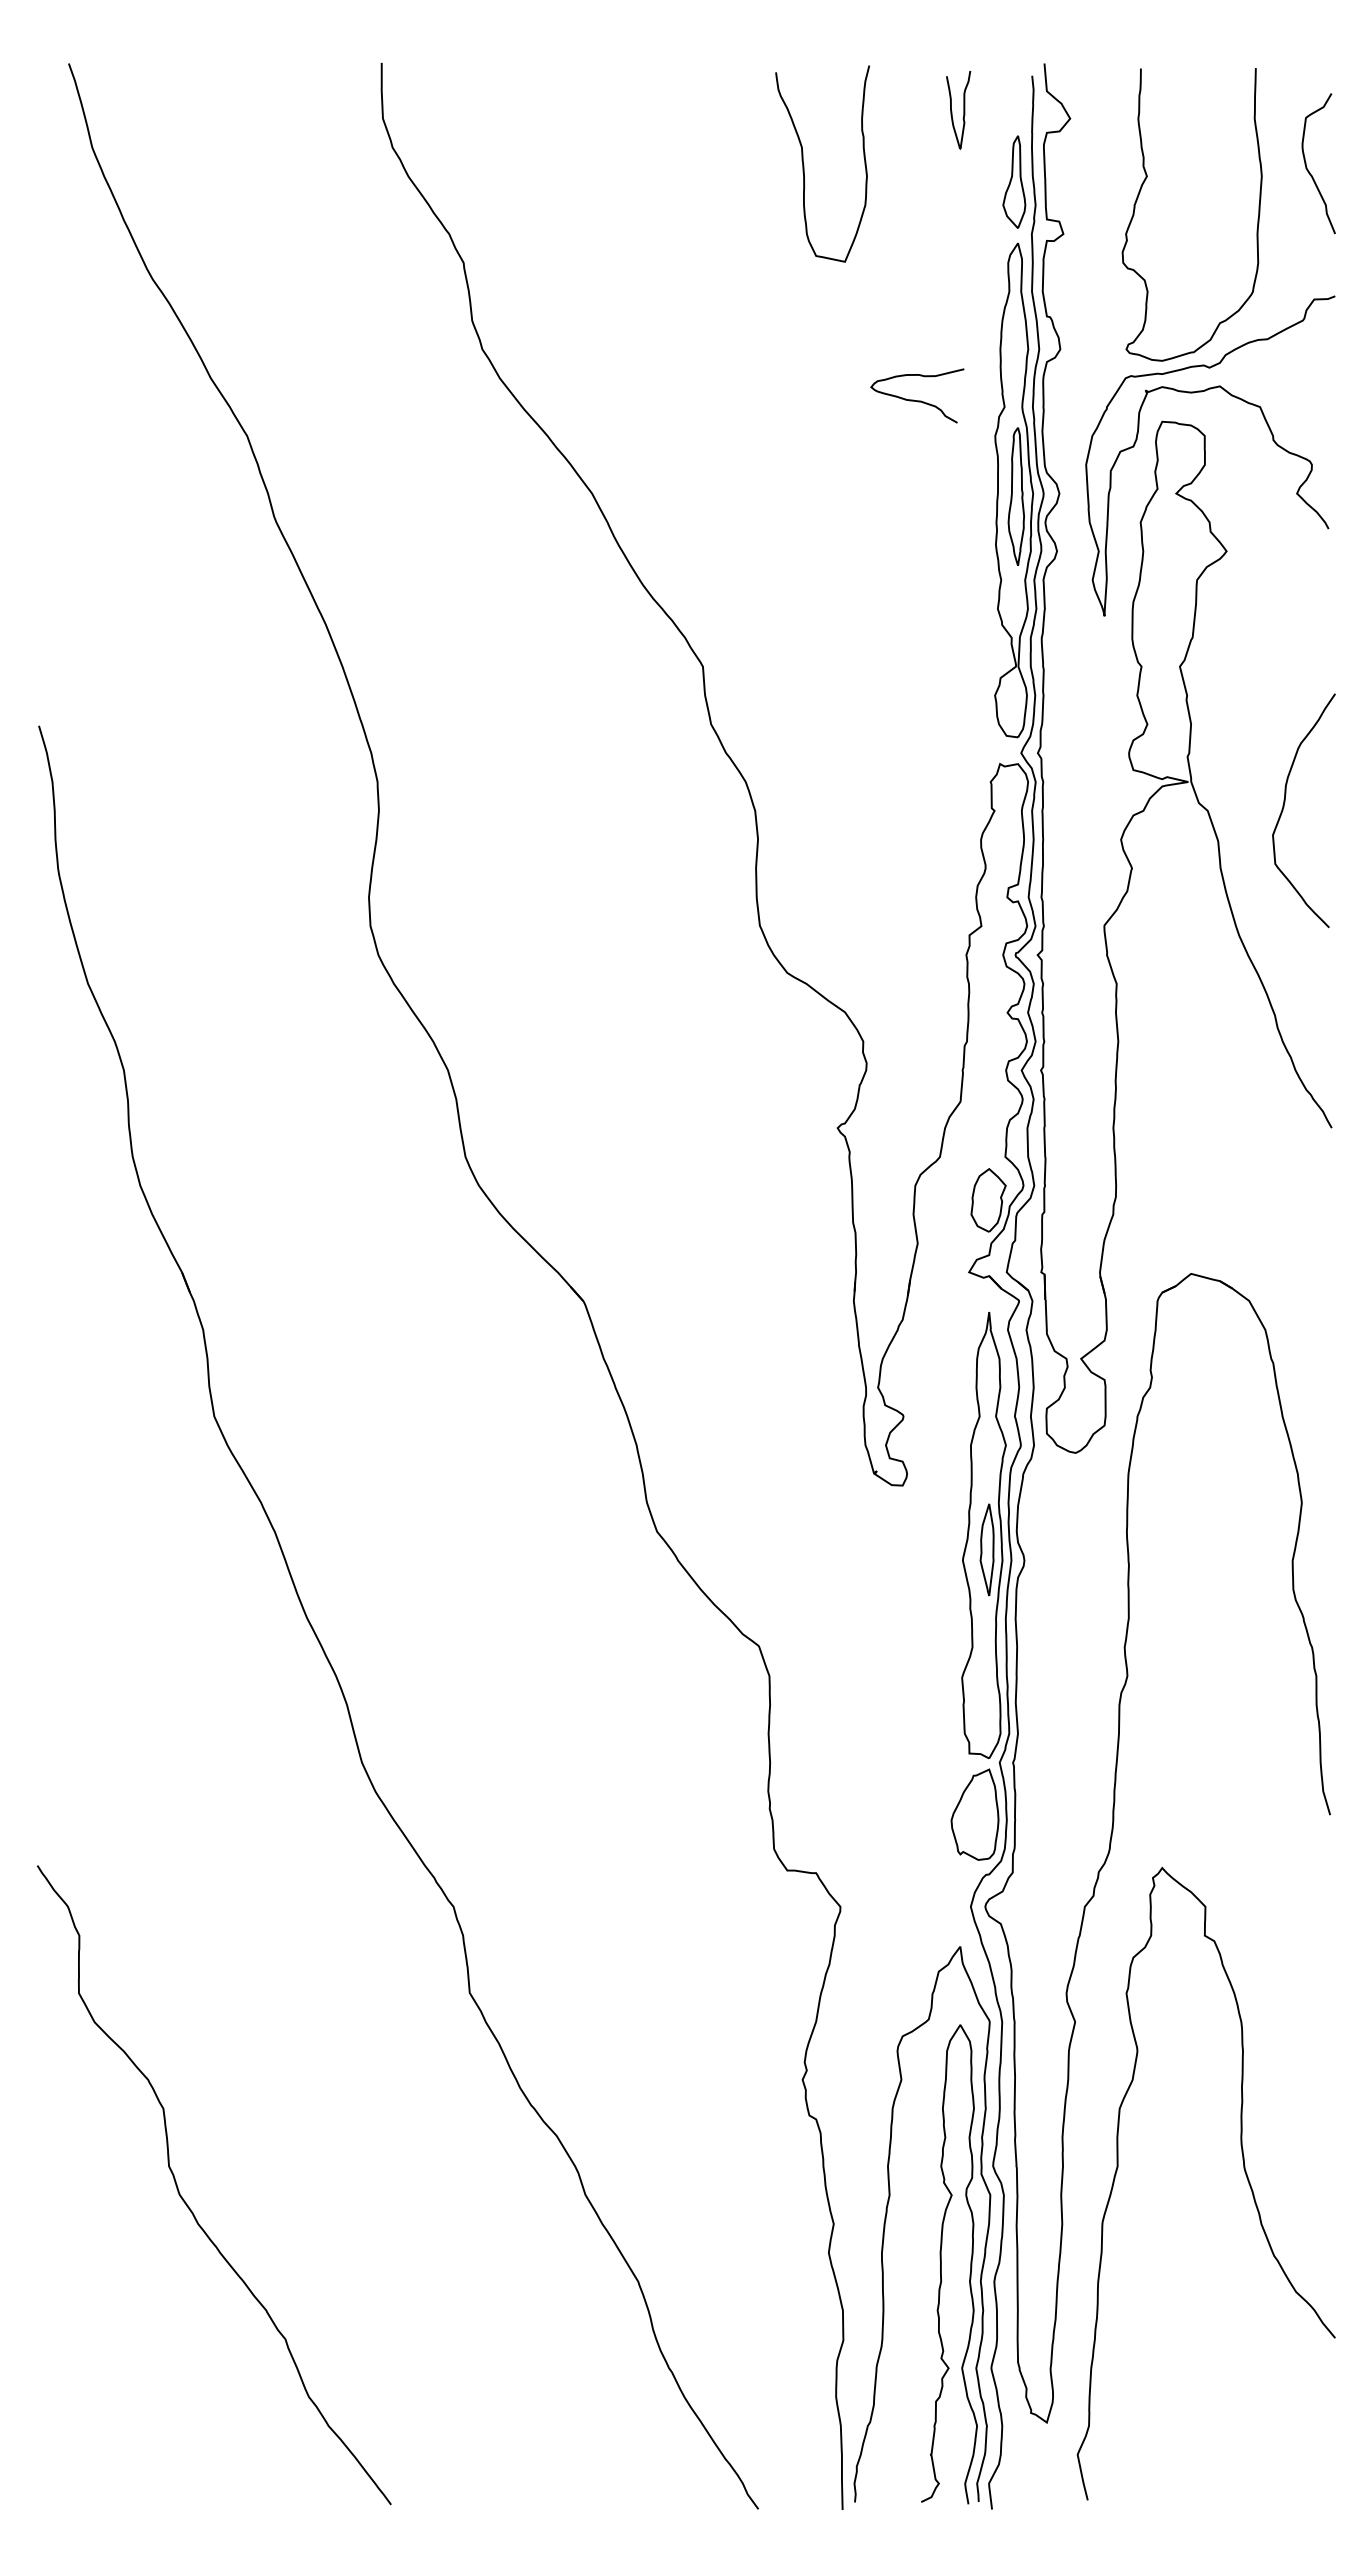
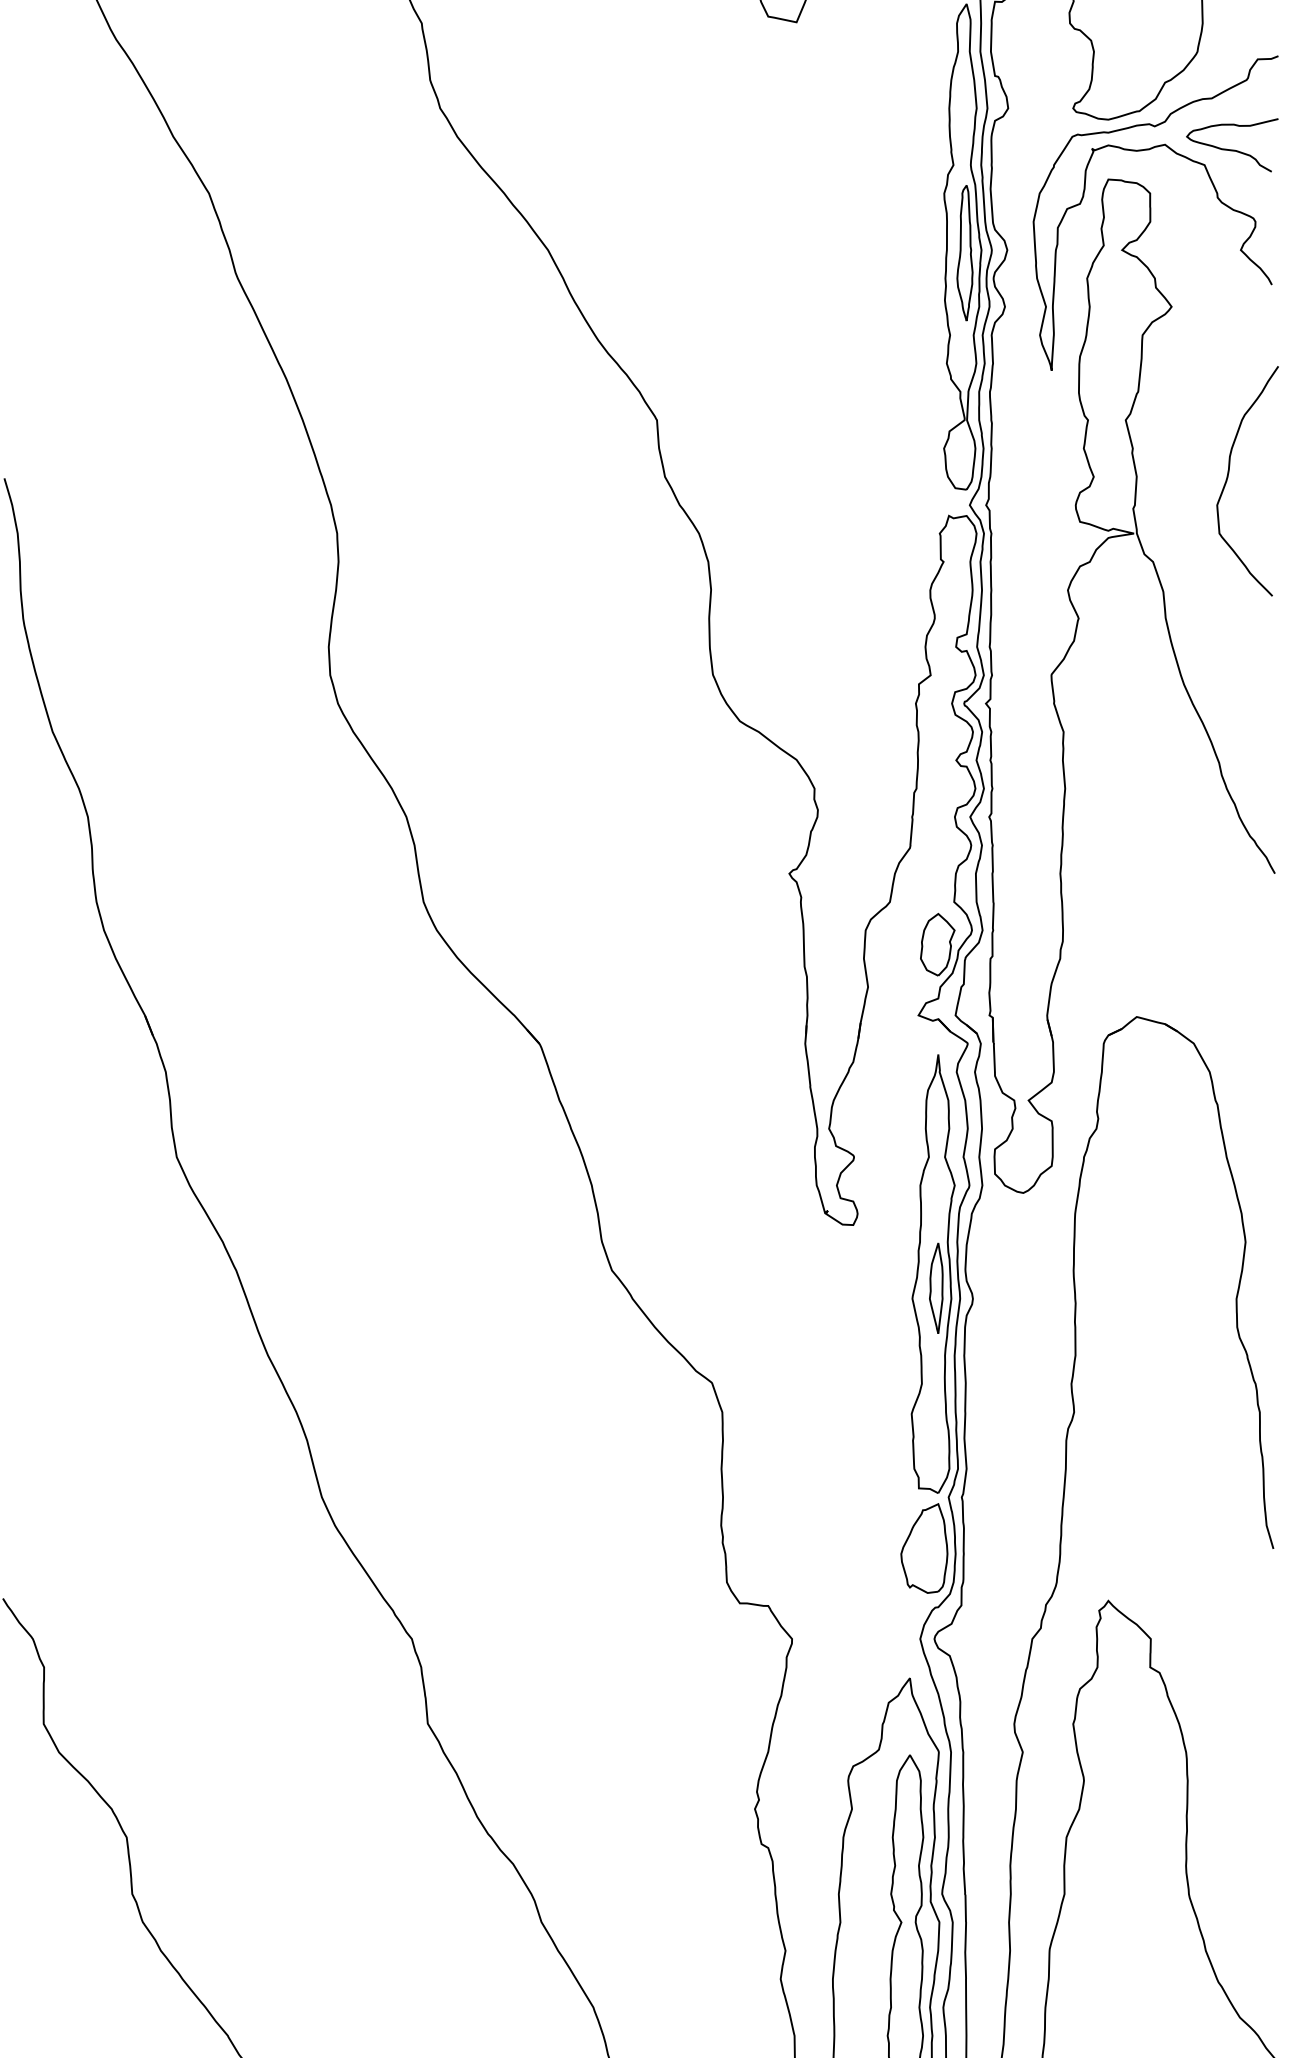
curve: (917, 400) -> (1232, 149), moved
curve: (1284, 807) -> (1228, 478), moved

